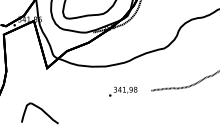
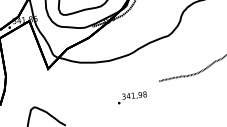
text: (123, 91) -> (132, 97), moved

